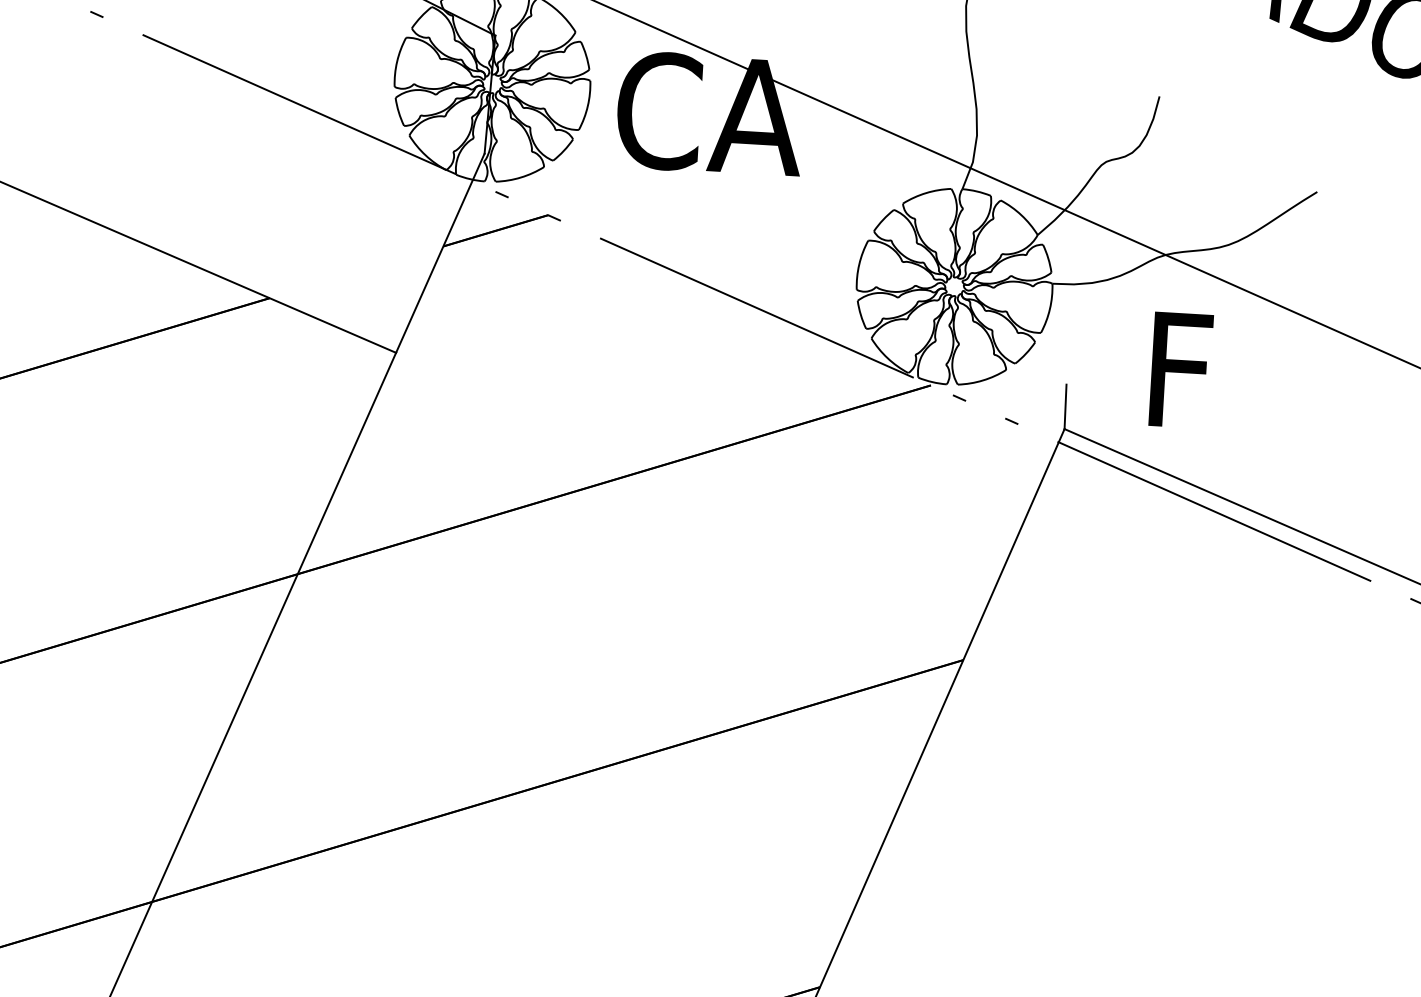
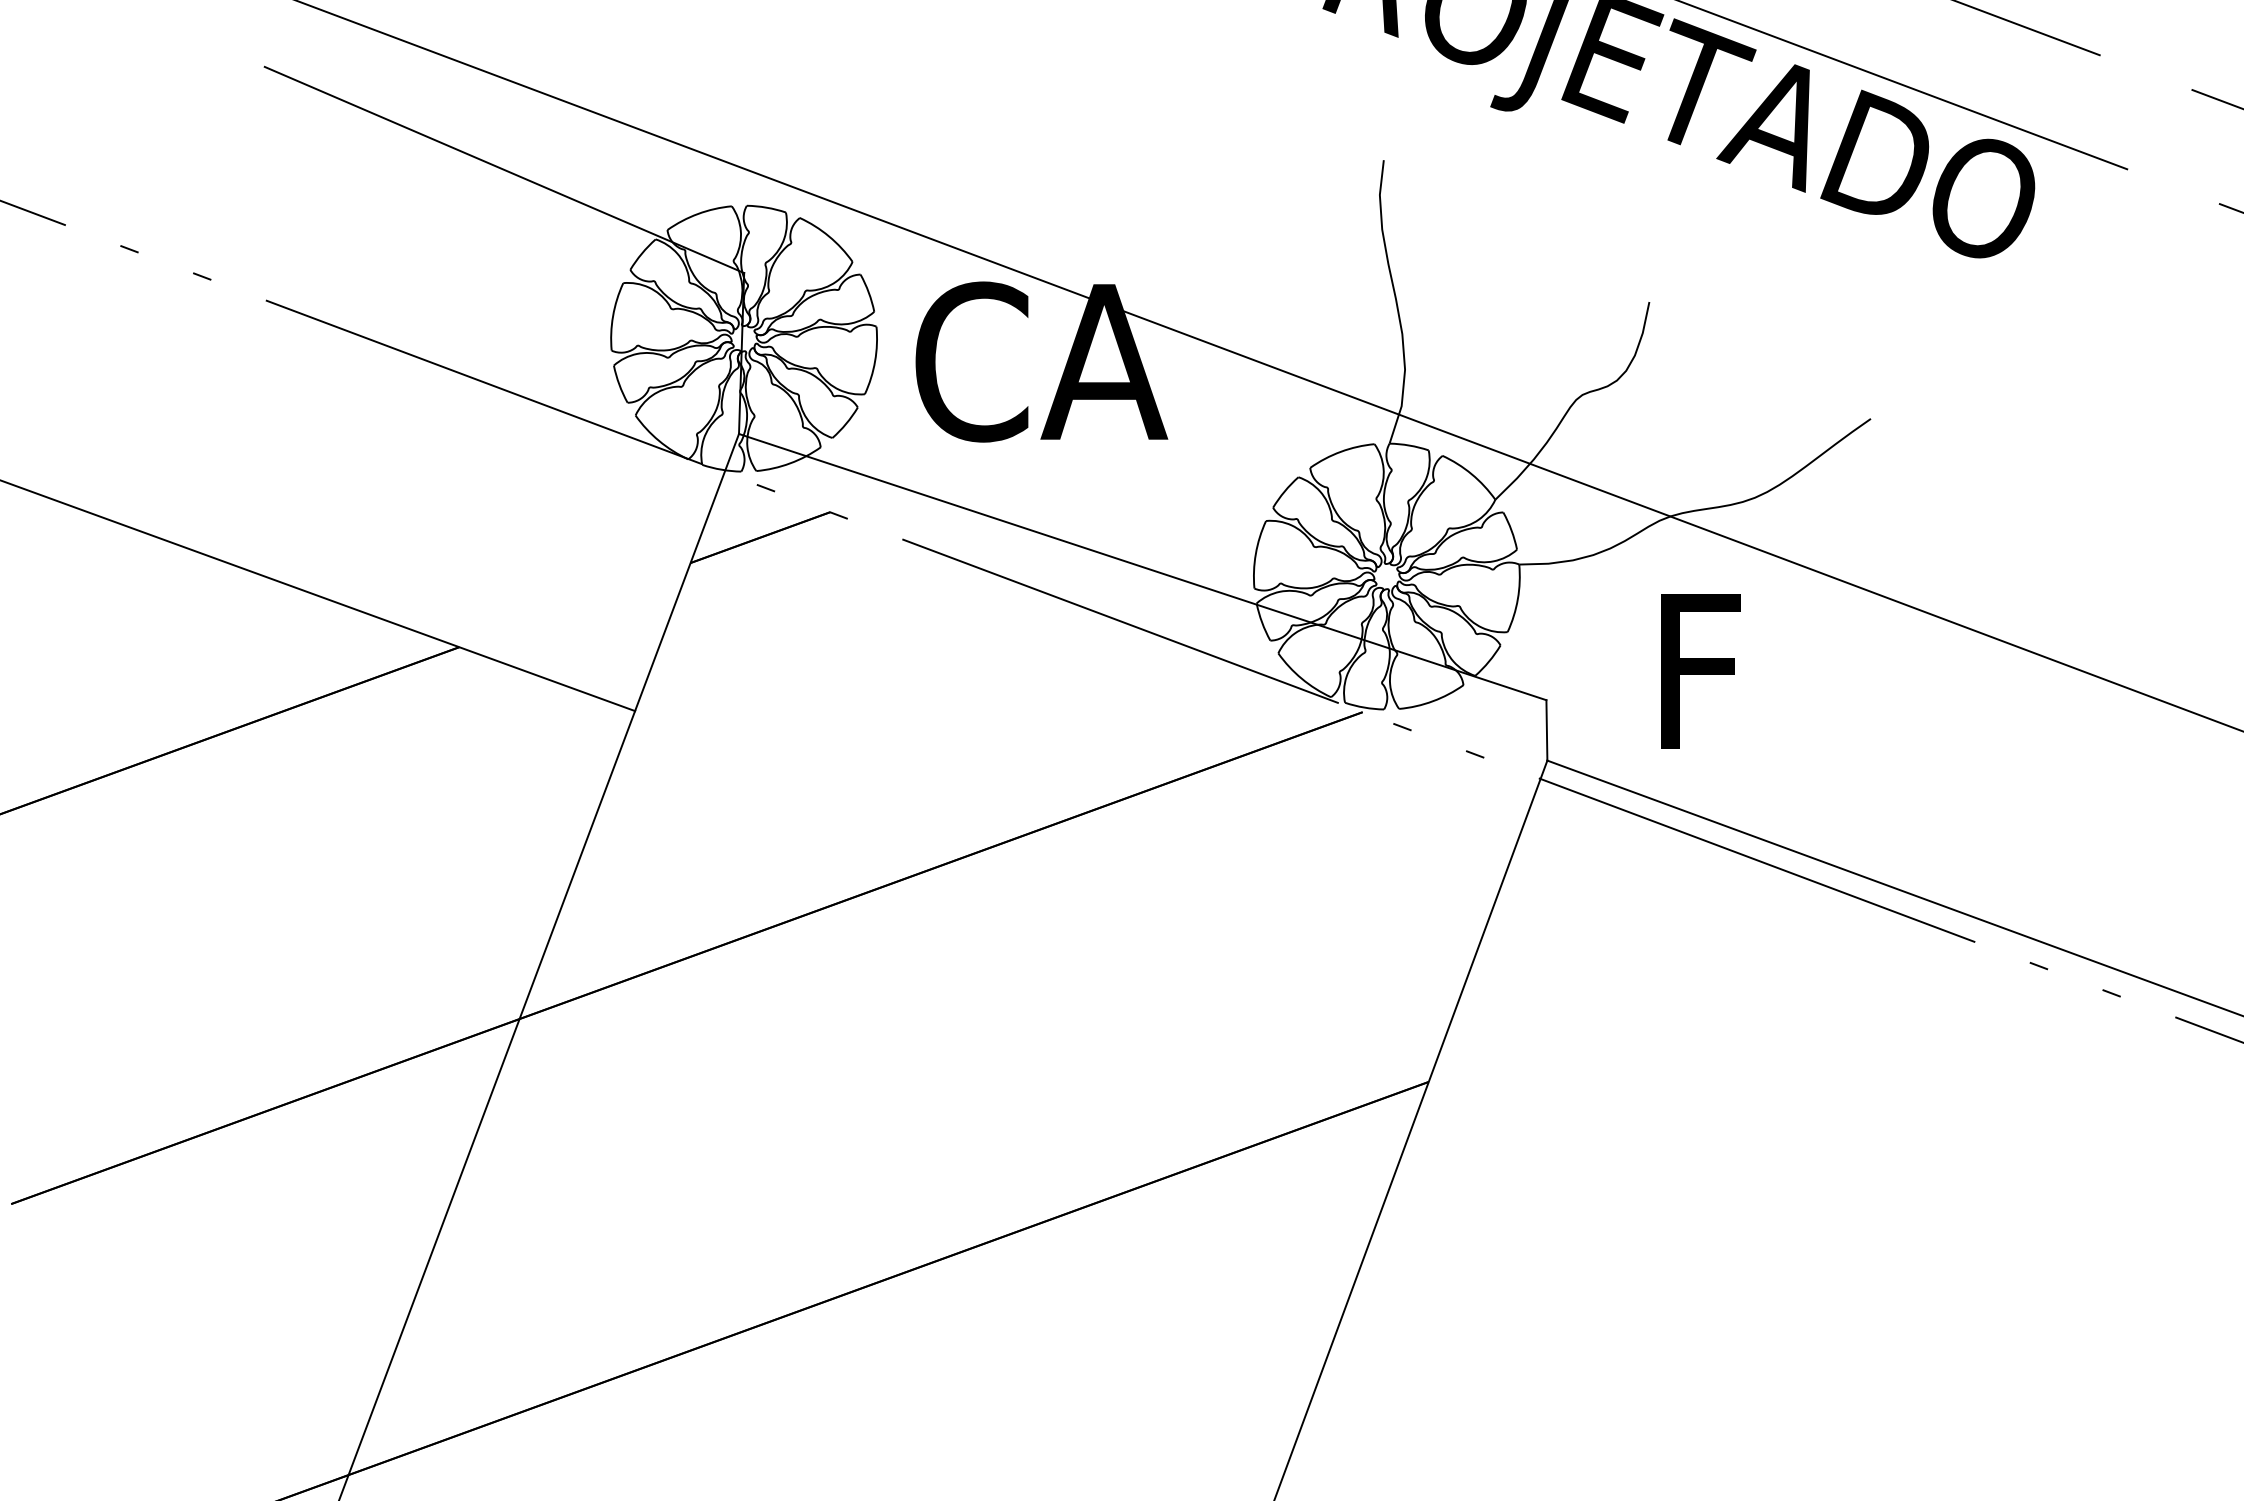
line: (775, 268) -> (1142, 566), added

